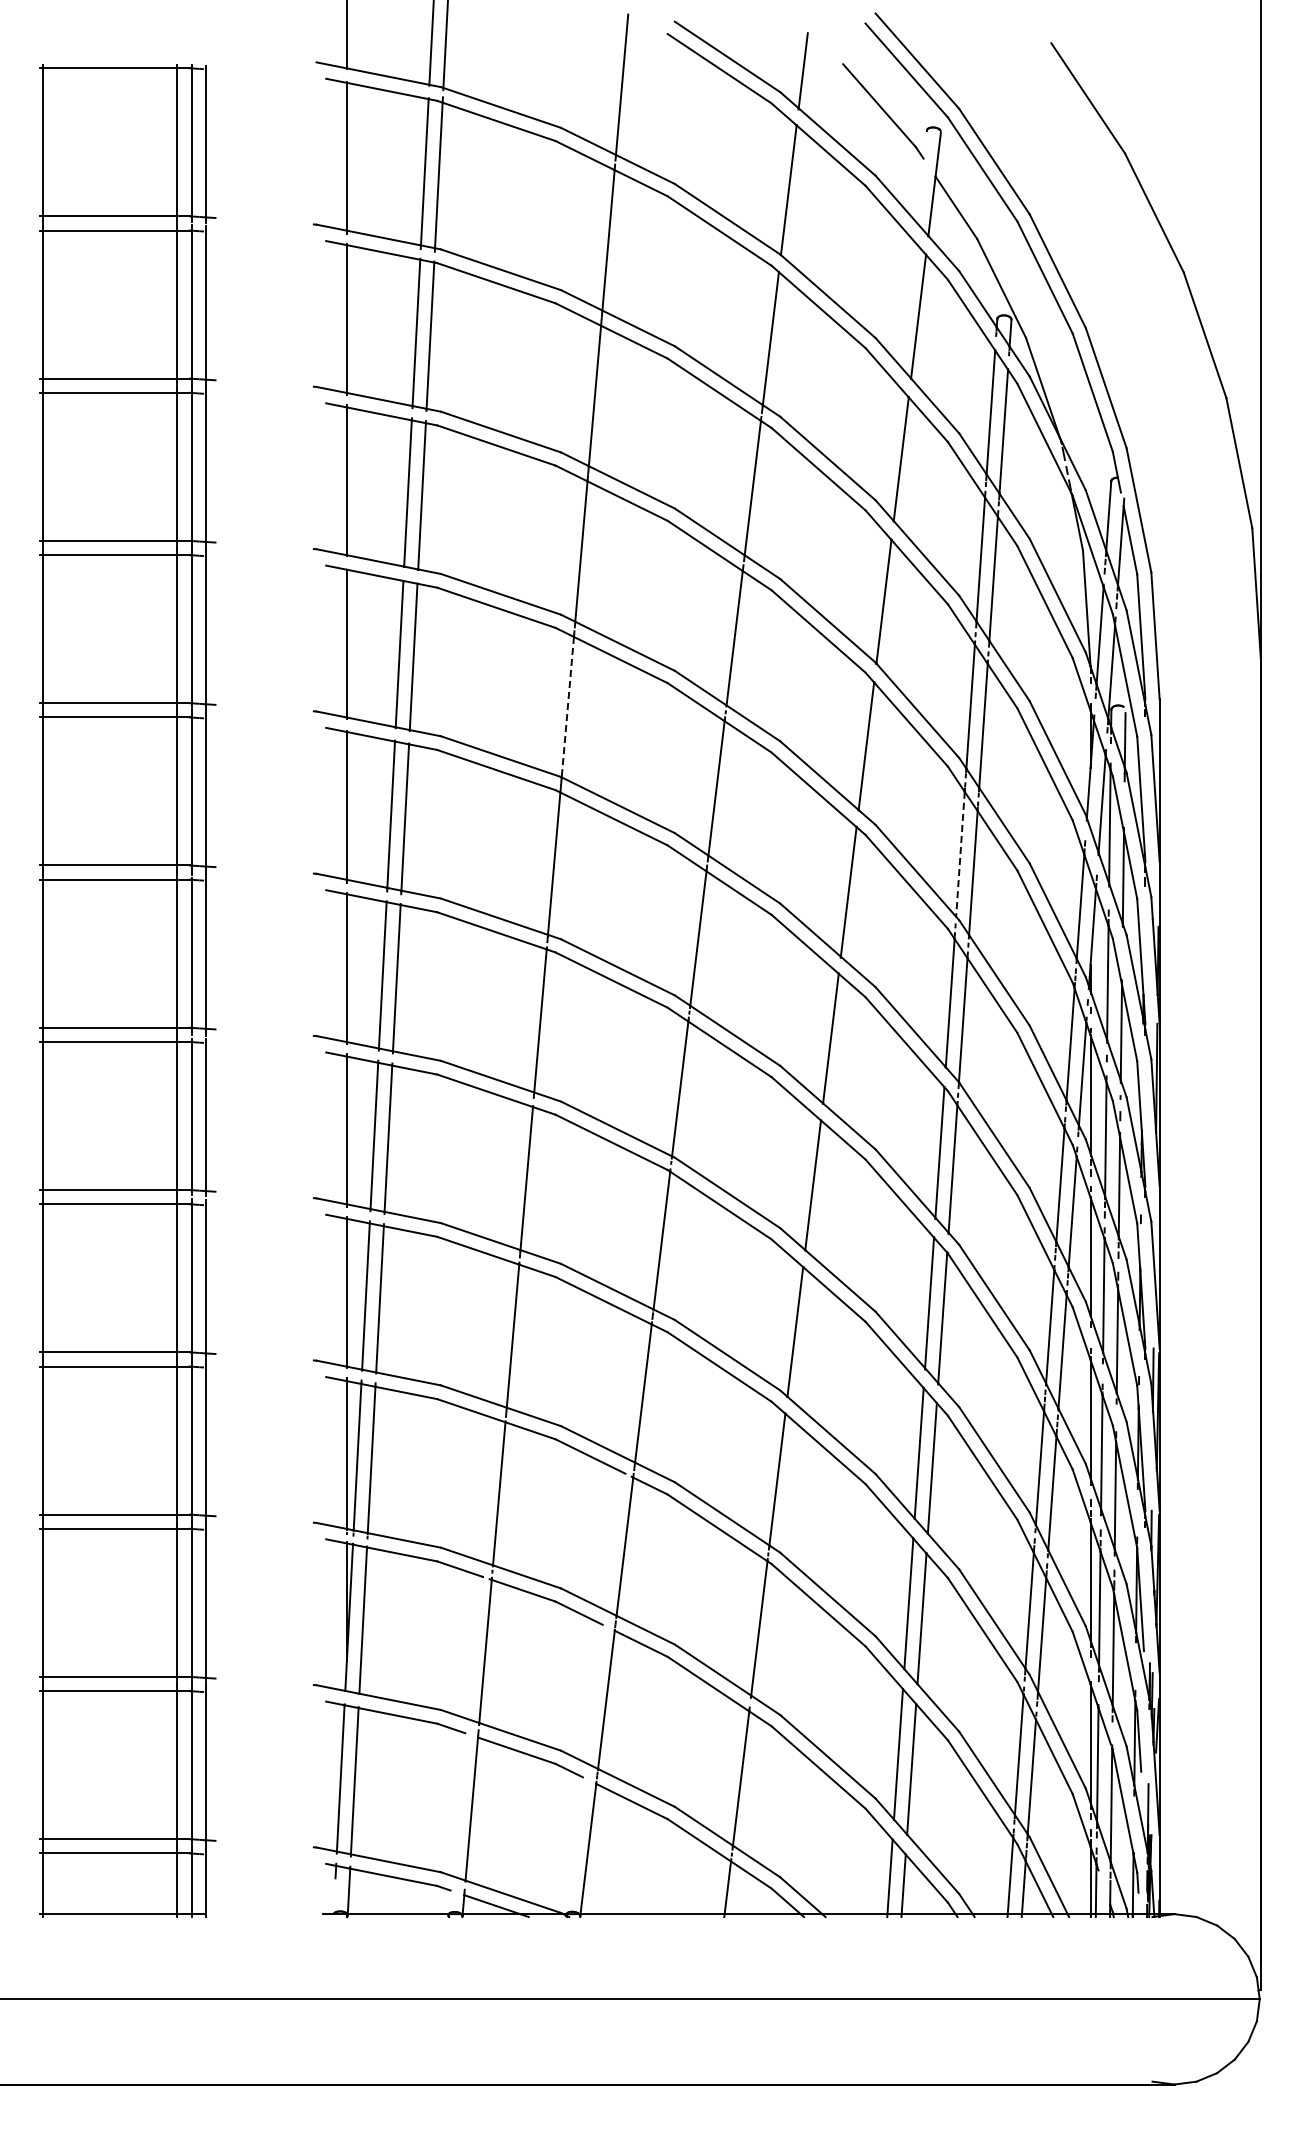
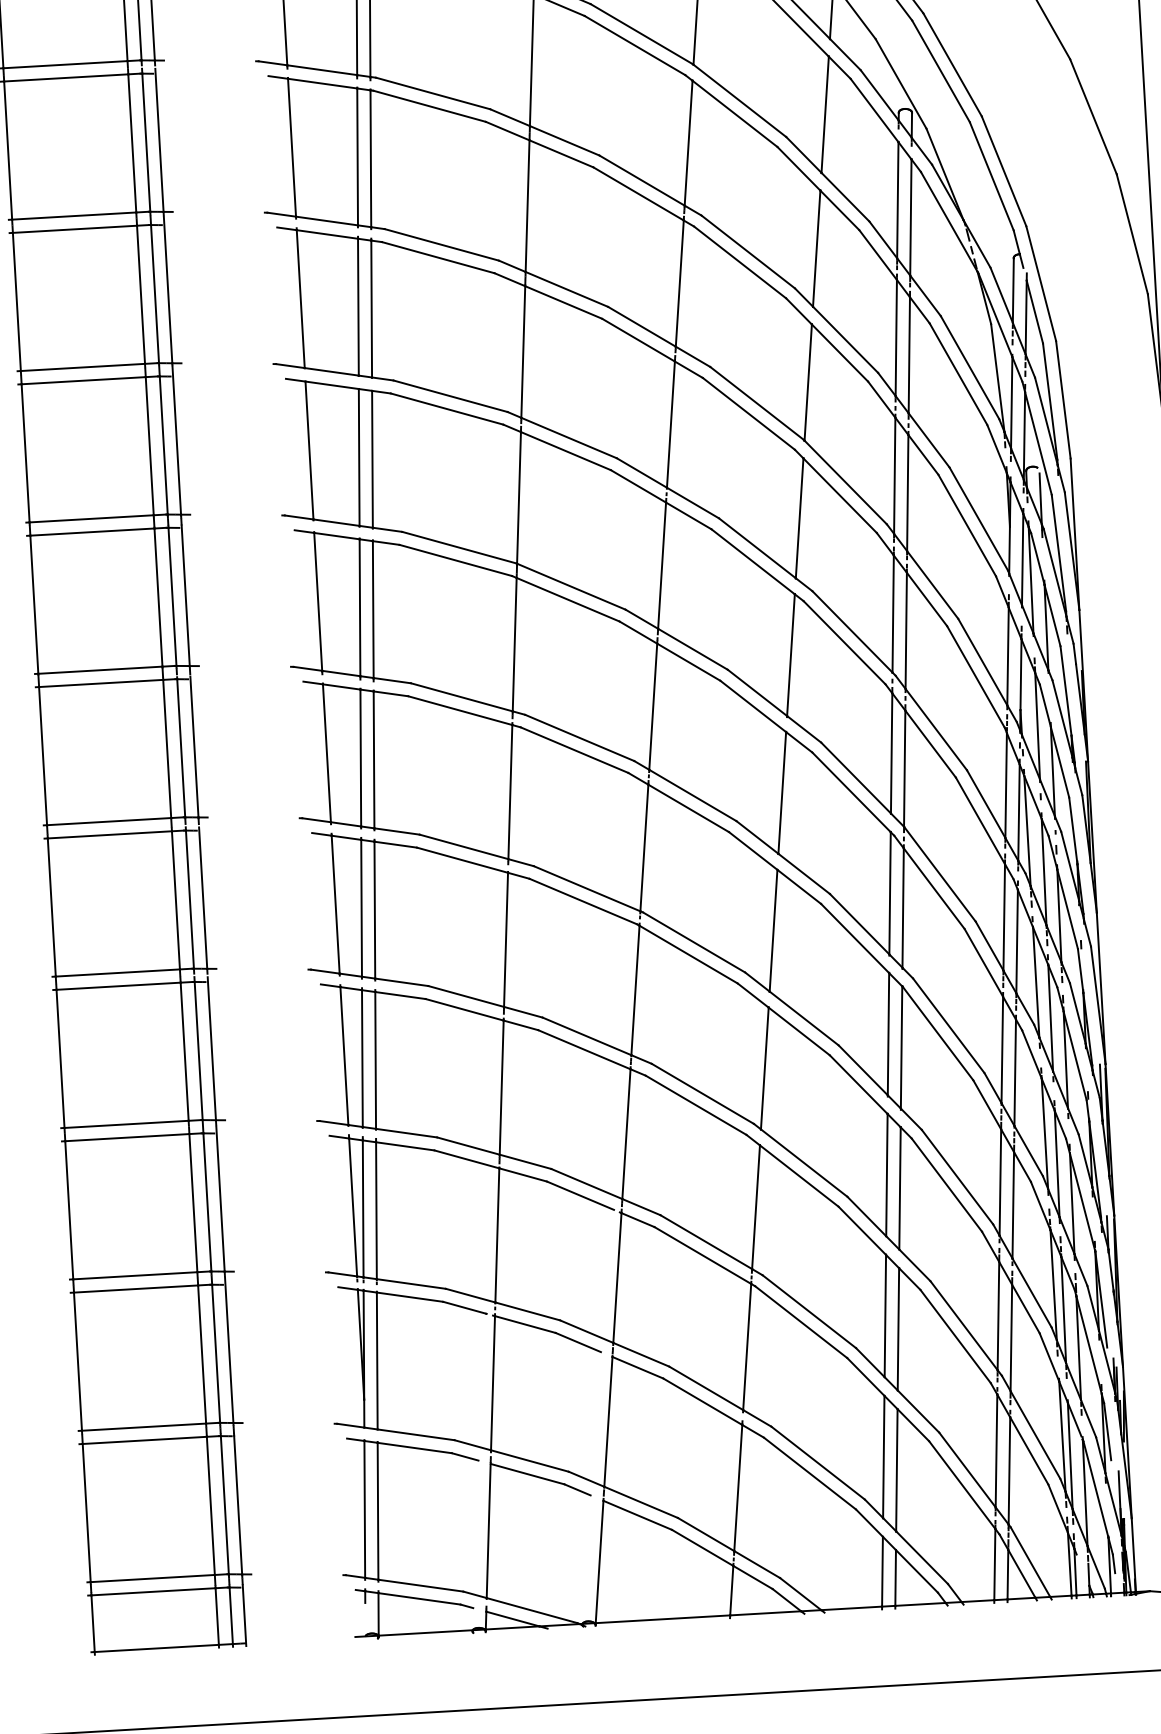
line: (567, 707) -> (518, 498), dashed -> solid
line: (960, 854) -> (893, 614), dashed -> solid

